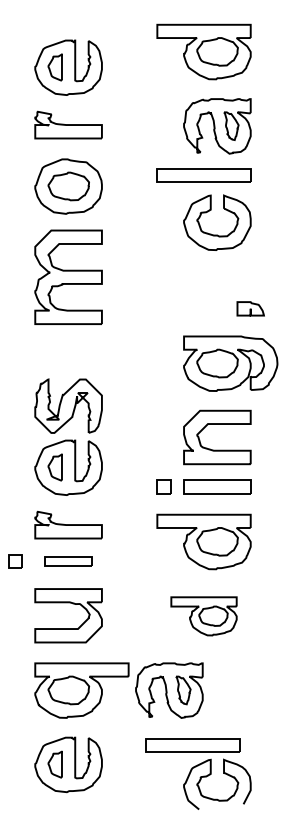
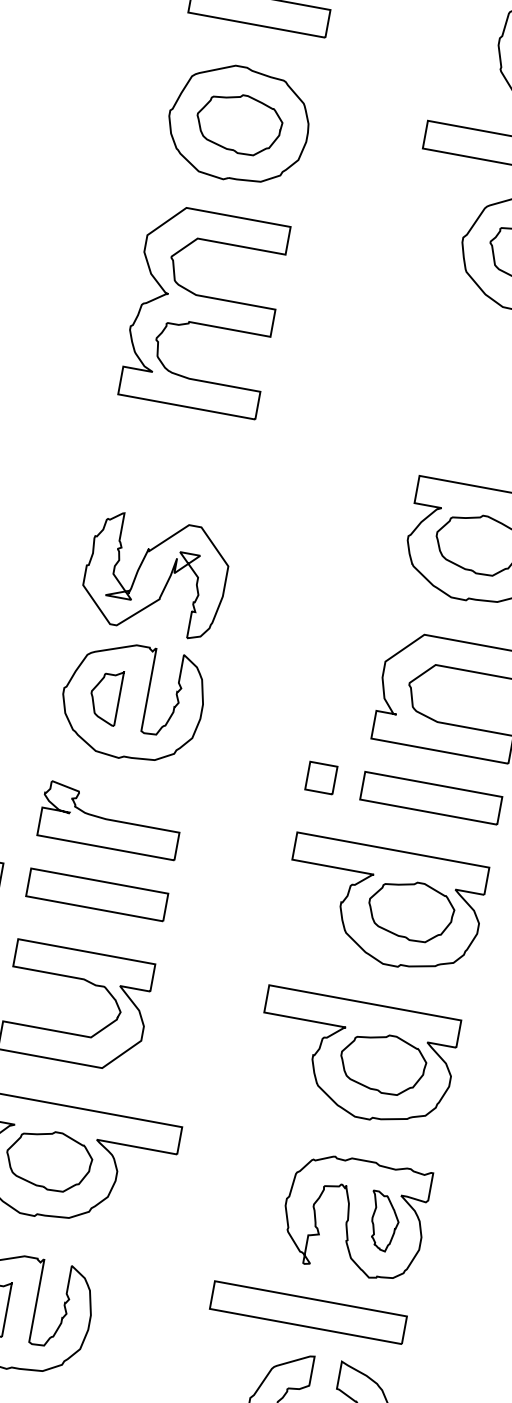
part: (68, 561) -> (96, 895), size x1.43
part: (203, 616) -> (353, 1059), size x1.43
part: (169, 690) -> (354, 1216), moved
part: (192, 745) -> (307, 1312), moved

